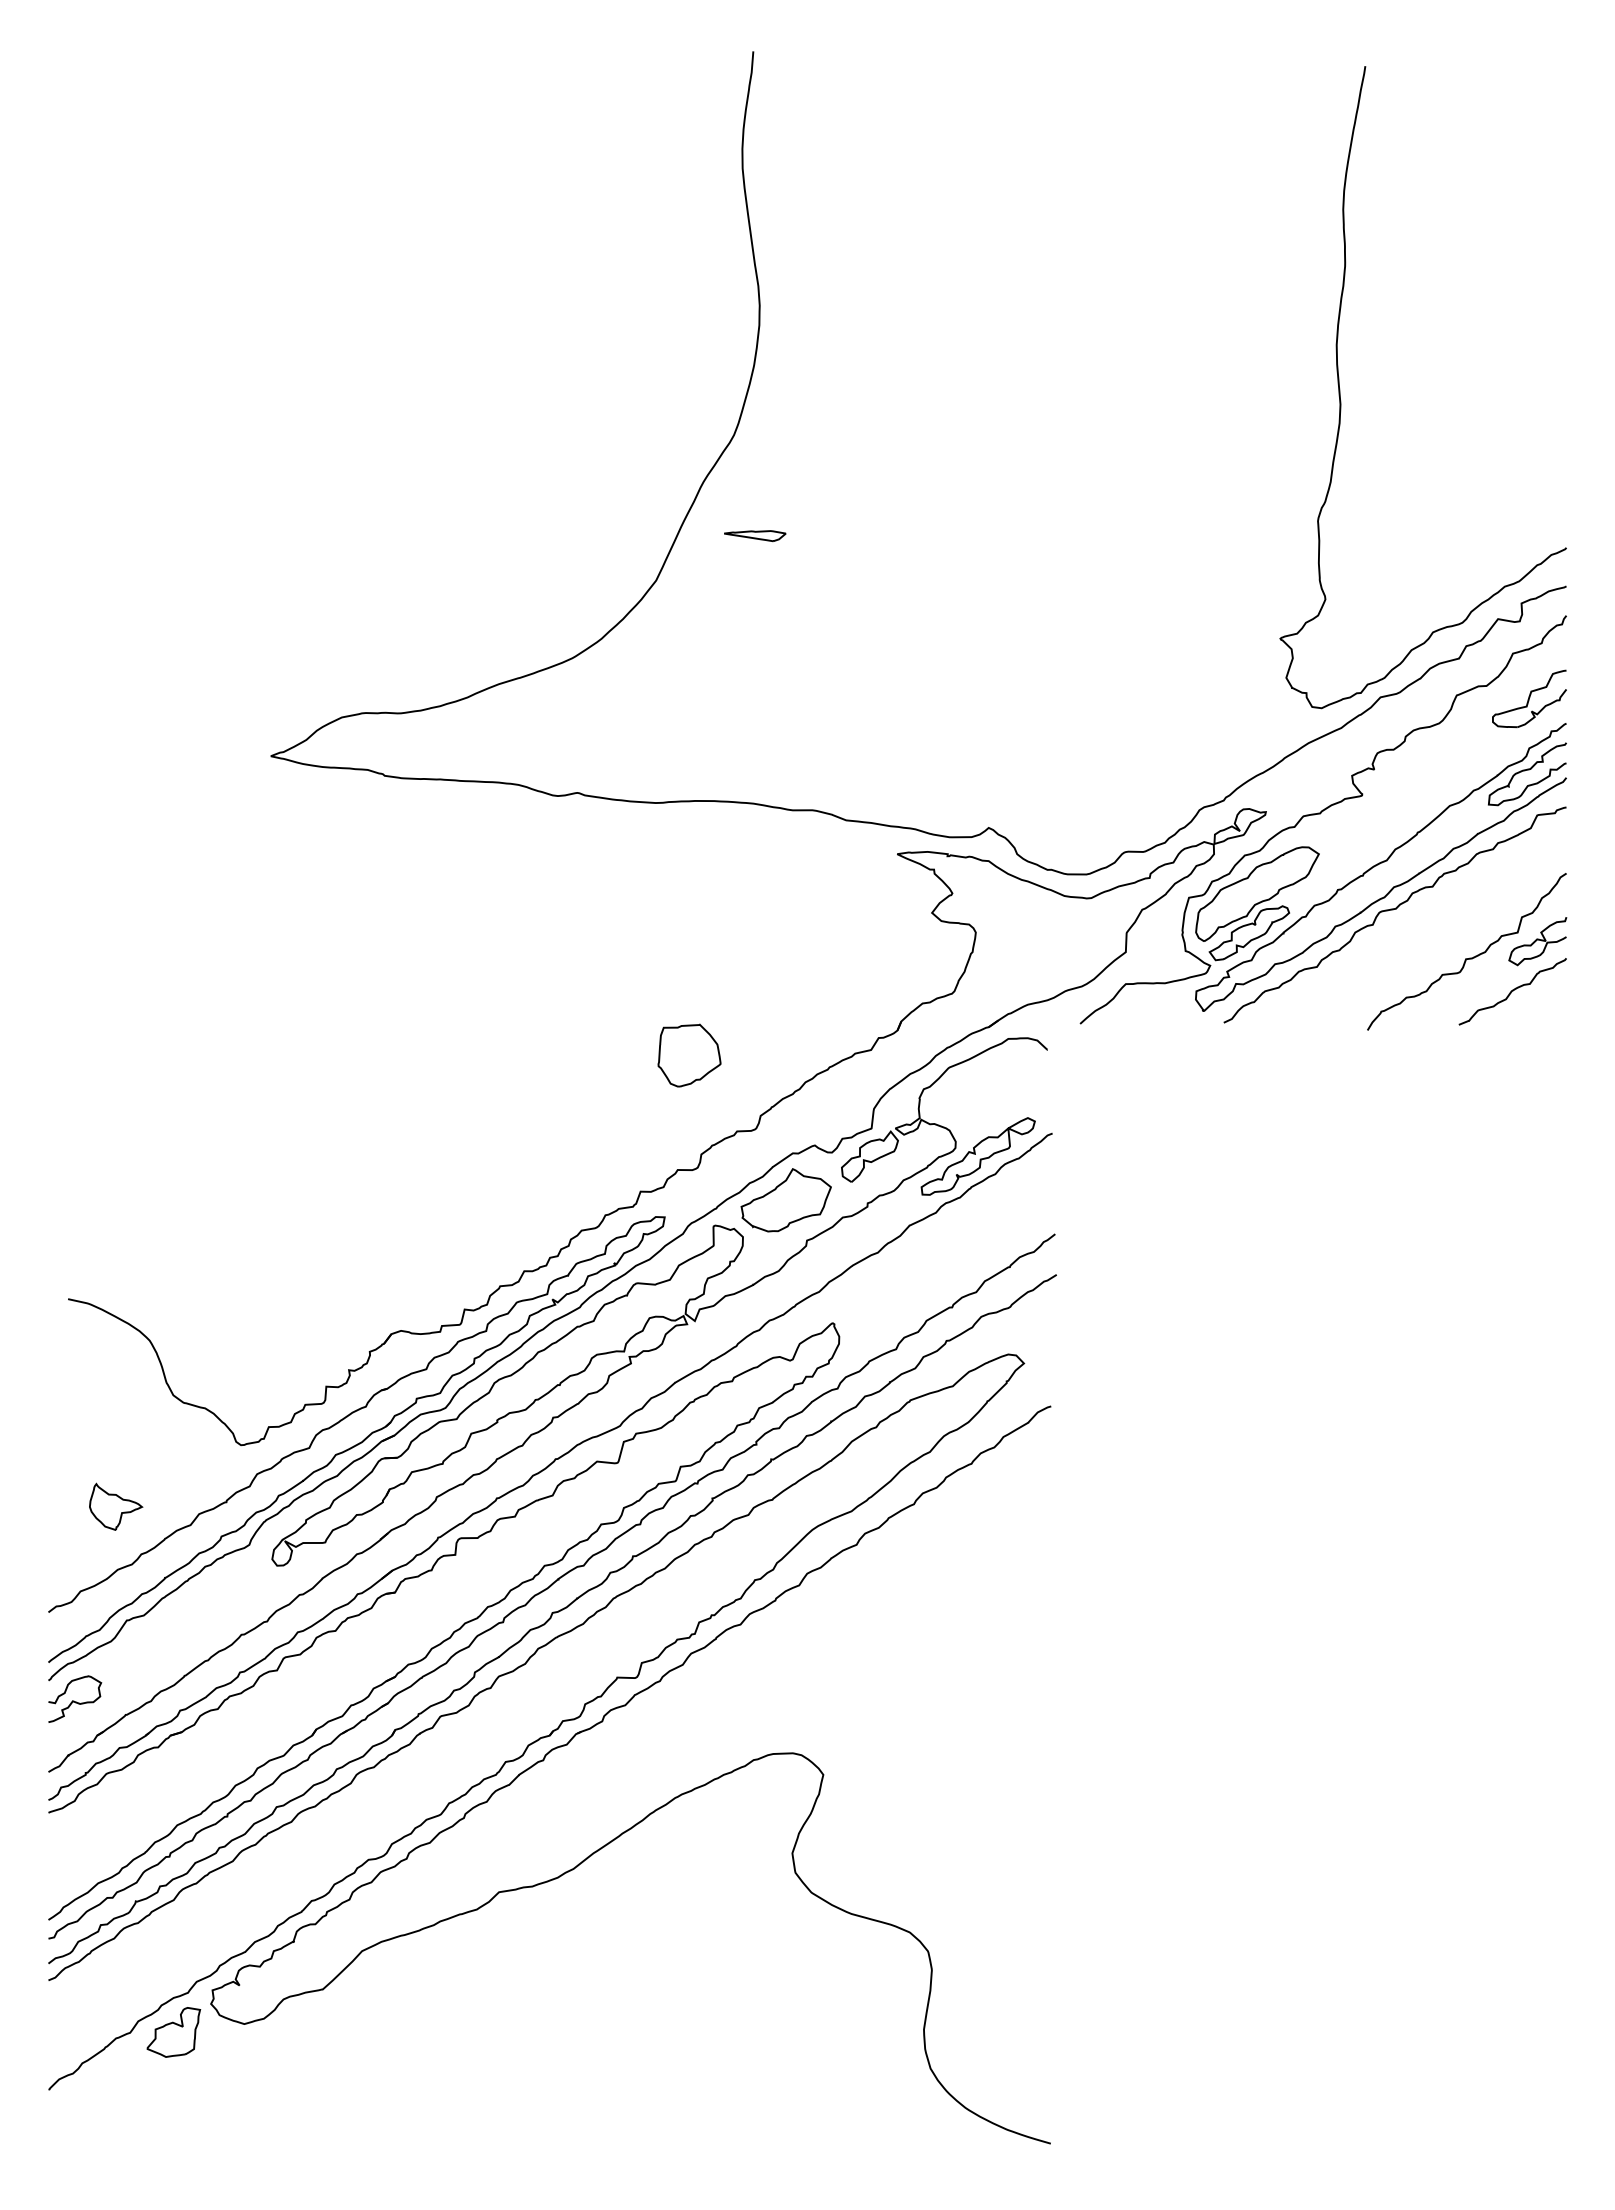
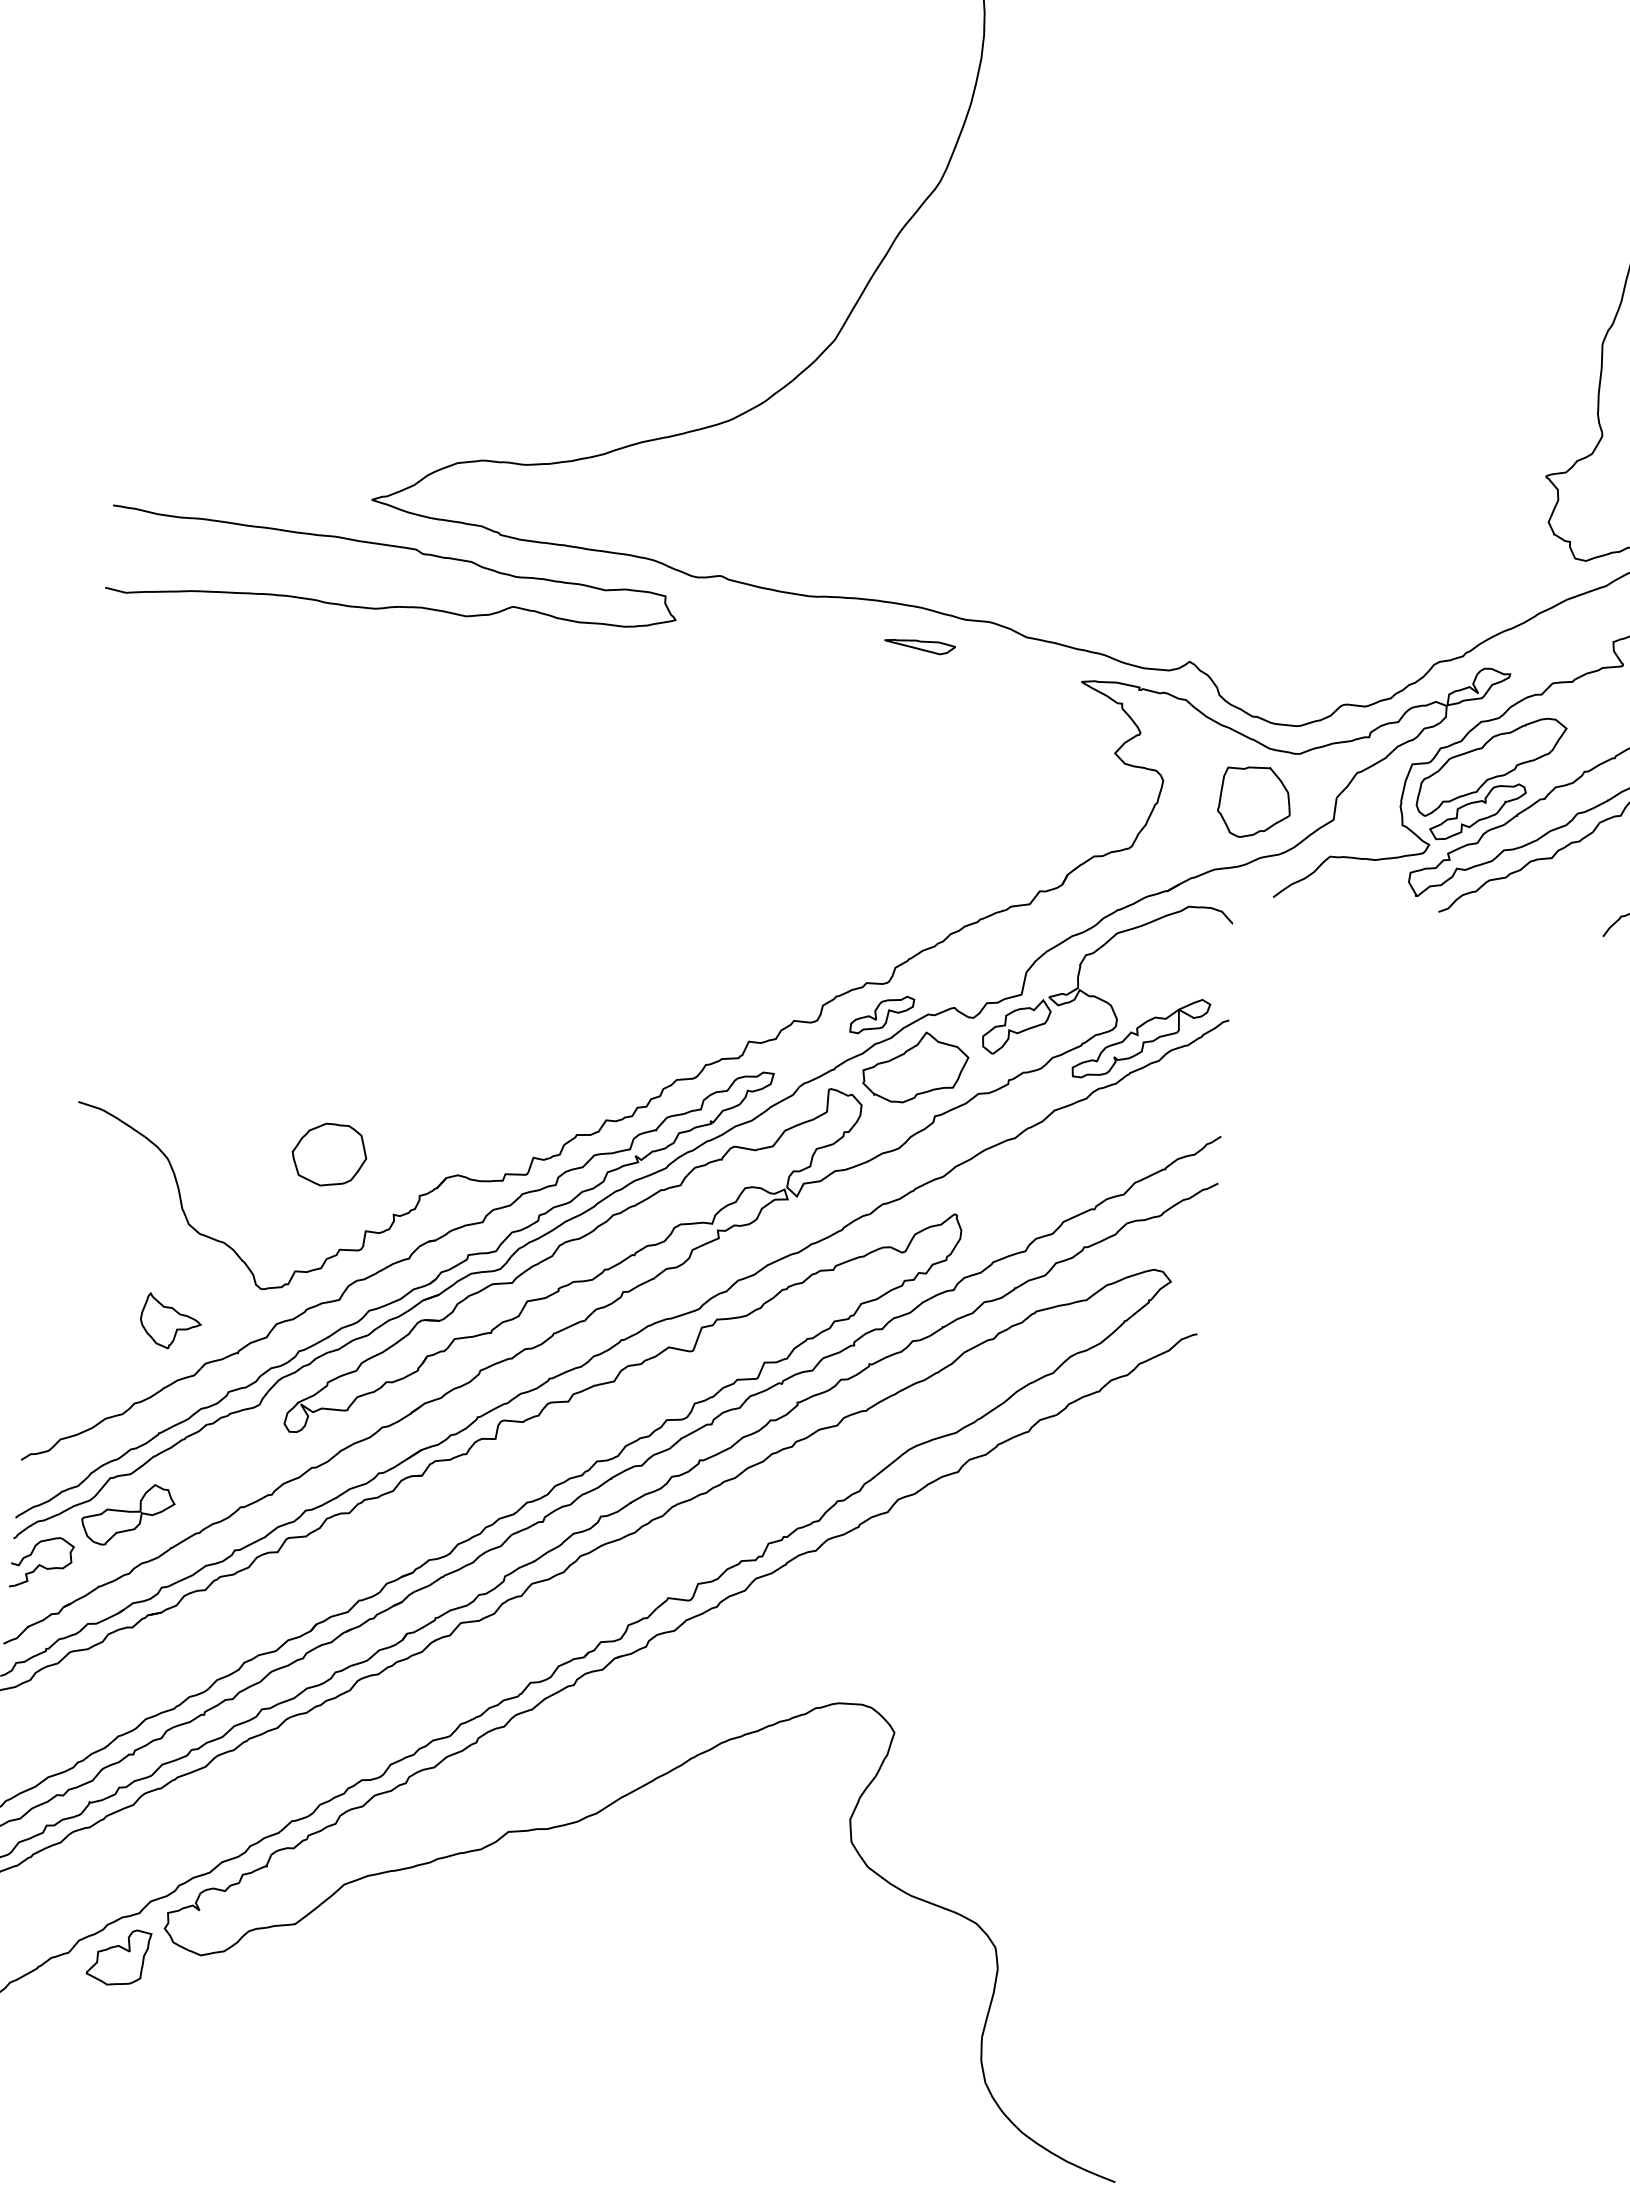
part: (755, 536) -> (920, 646), moved
curve: (295, 795) -> (395, 547), added
part: (689, 1055) -> (1254, 802), moved
part: (753, 1157) -> (882, 1014), added
part: (288, 1323) -> (329, 1154), added
part: (116, 1506) -> (171, 1321), moved
part: (145, 1650) -> (128, 1514), added

